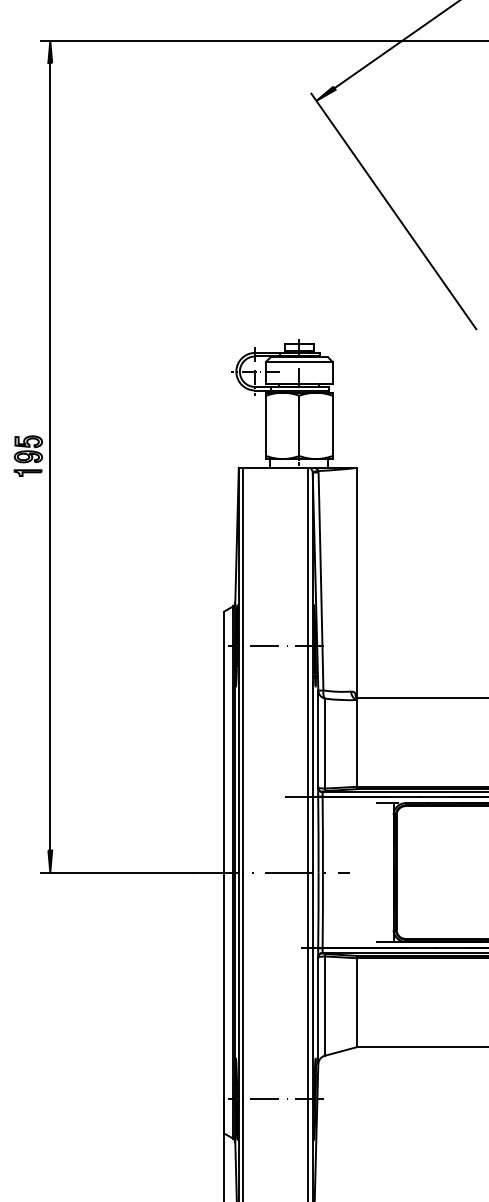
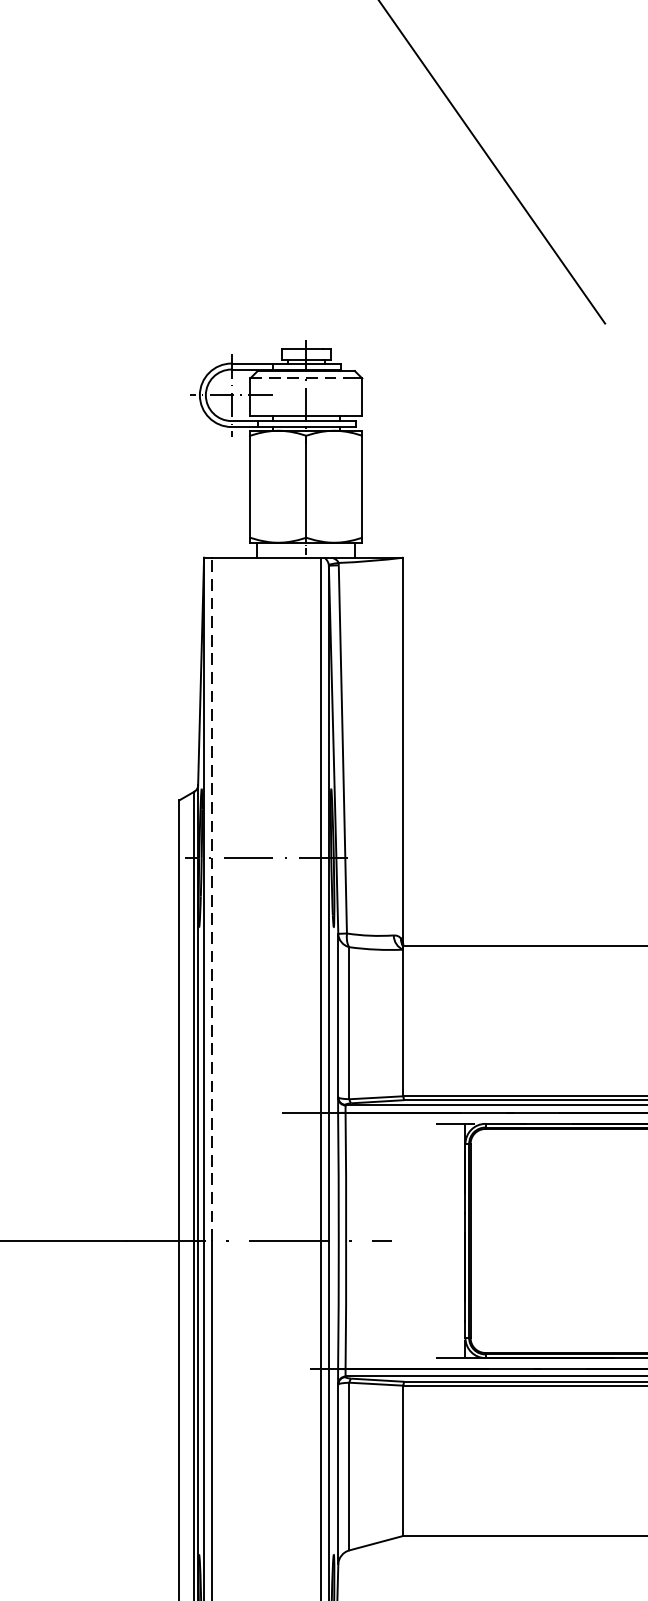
line: (294, 361) -> (298, 378), solid -> dashed
line: (243, 669) -> (211, 898), solid -> dashed

